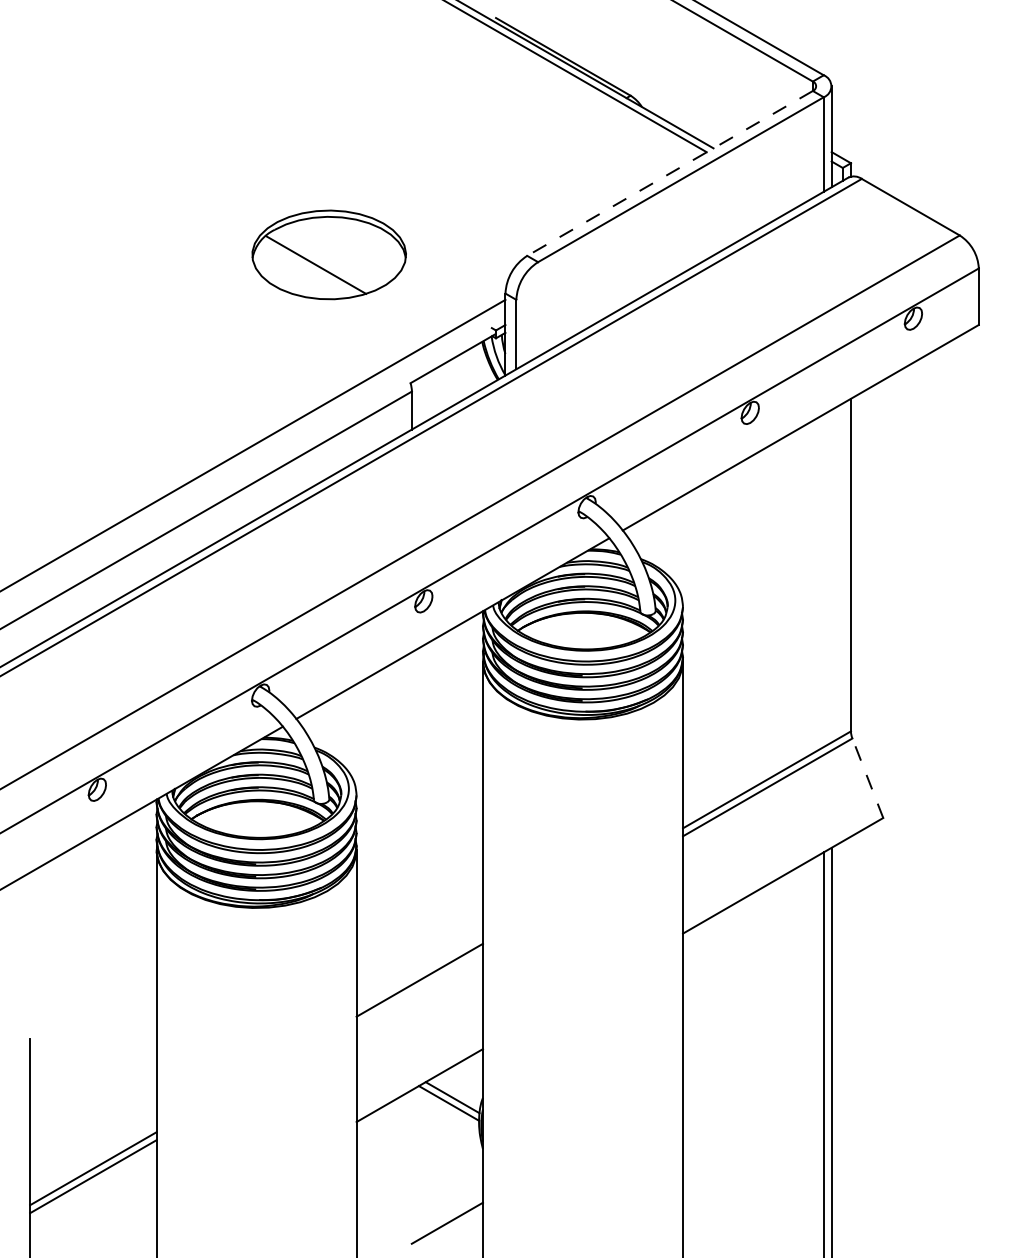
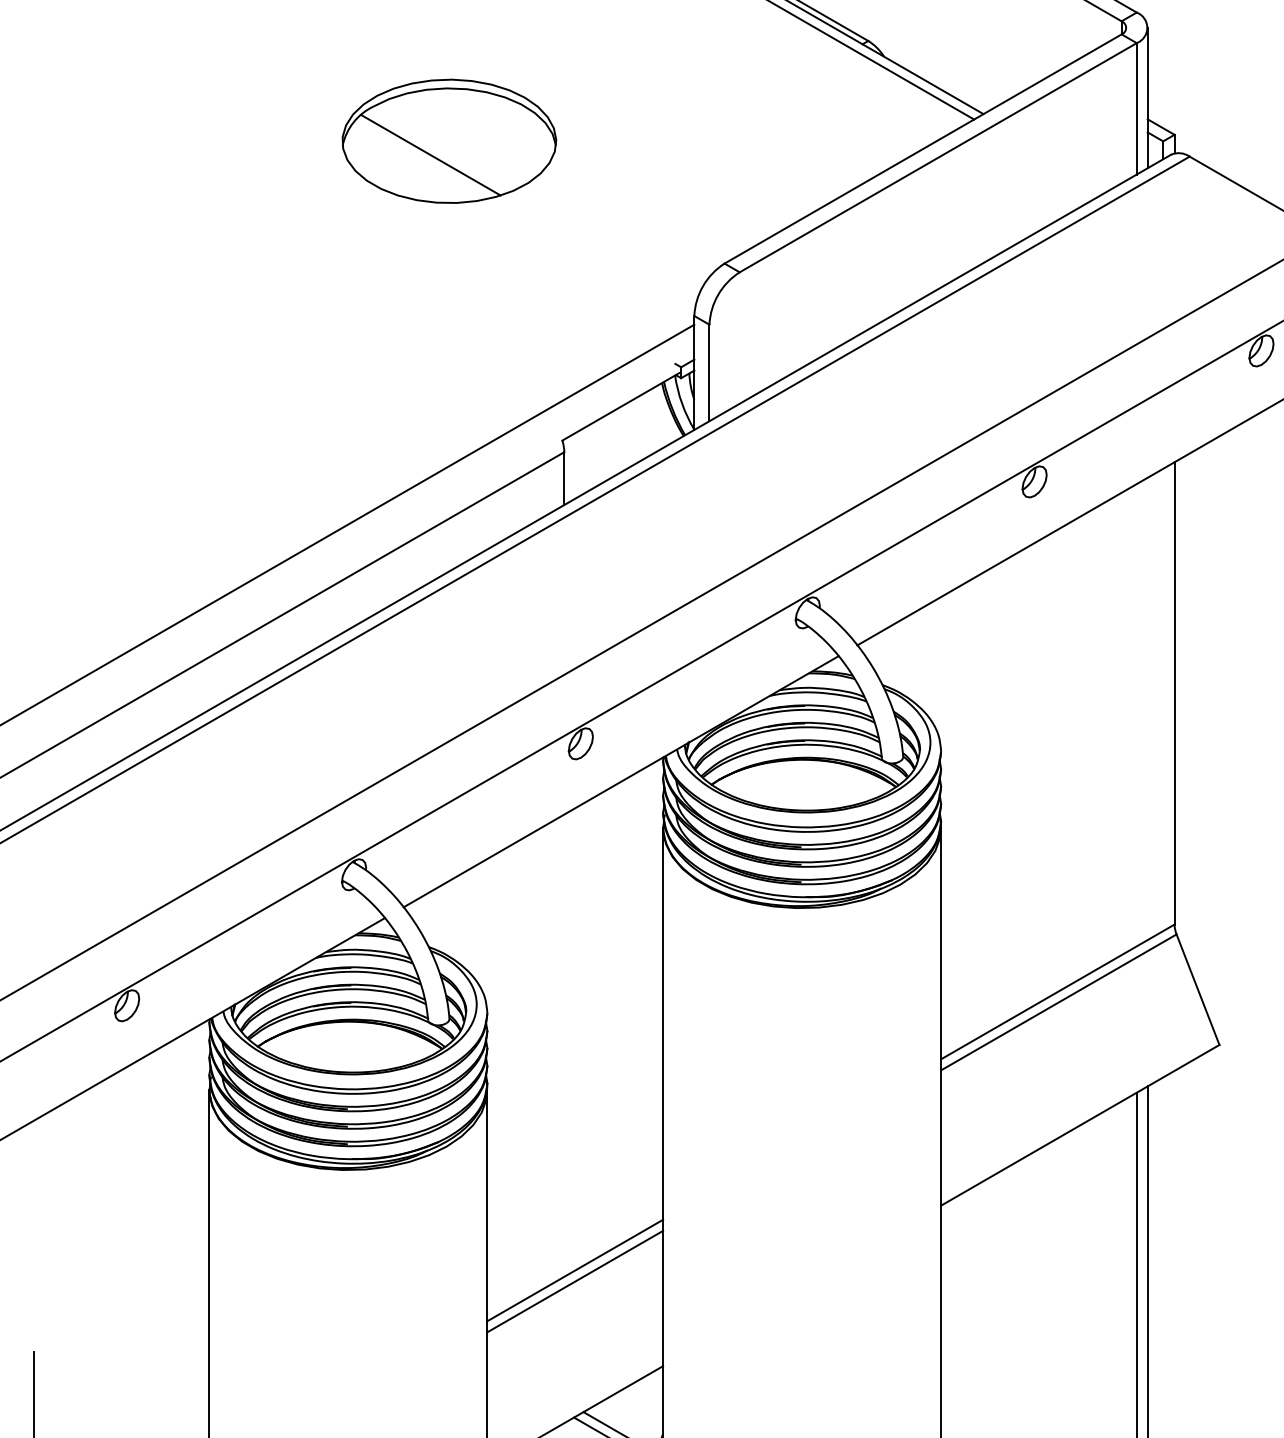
line: (670, 173) -> (923, 149), dashed -> solid
part: (328, 254) -> (448, 140), moved
line: (867, 778) -> (1197, 990), dashed -> solid
line: (419, 987) -> (574, 1280), added

